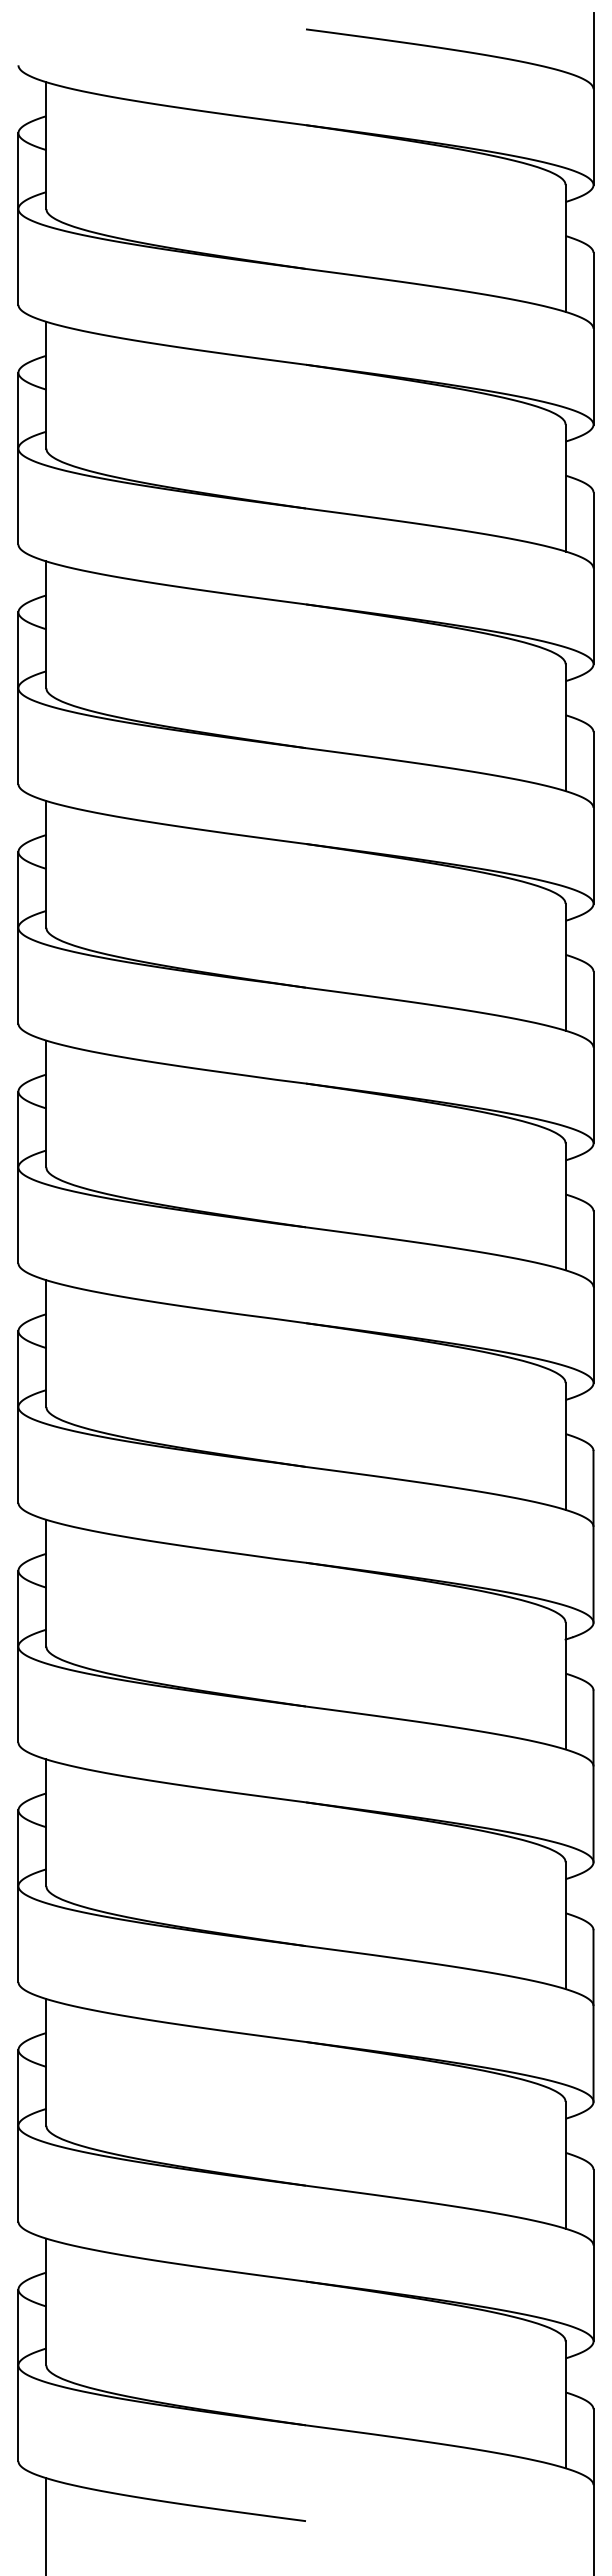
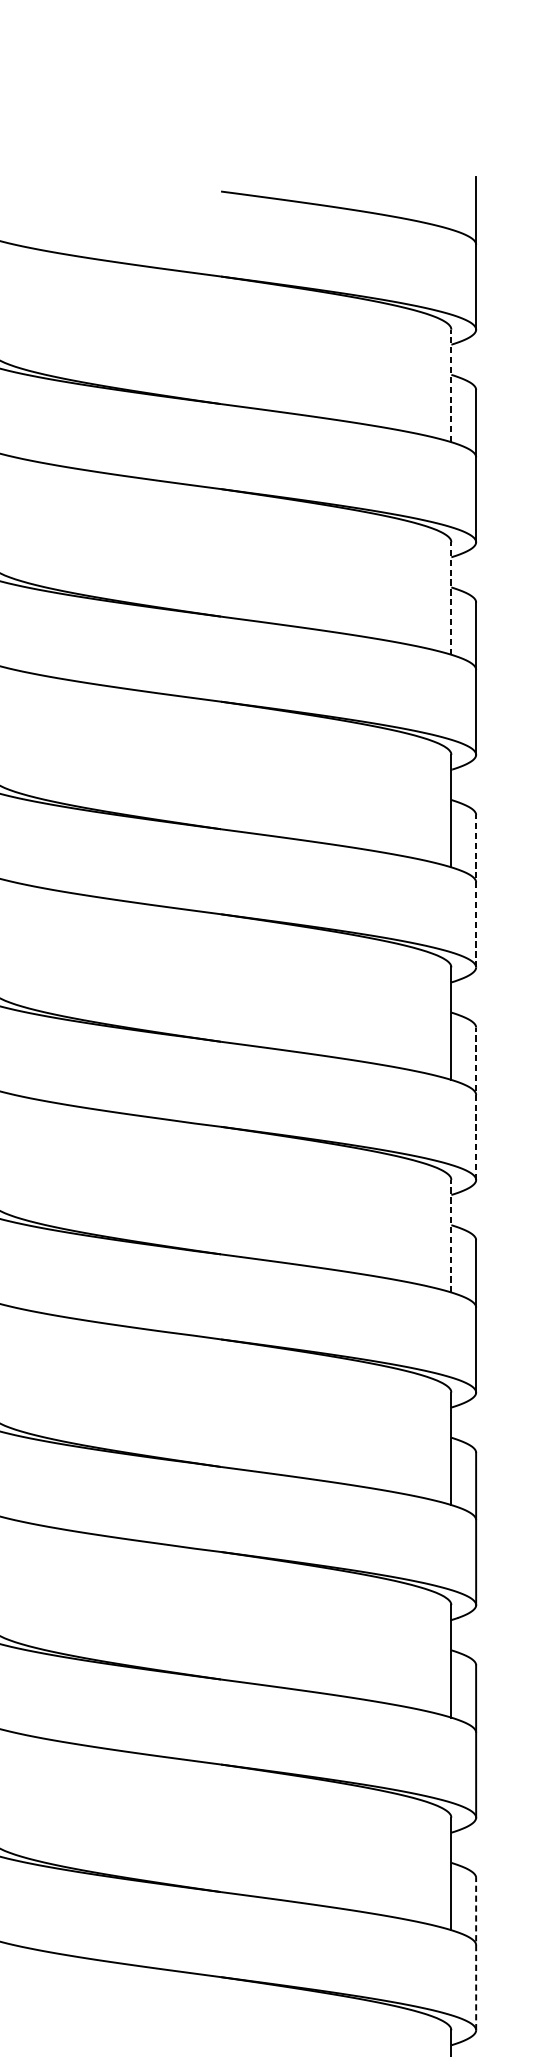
line: (565, 248) -> (451, 385), solid -> dashed
line: (565, 487) -> (451, 597), solid -> dashed
line: (593, 818) -> (476, 891), solid -> dashed
line: (593, 1057) -> (476, 1103), solid -> dashed
line: (565, 1206) -> (451, 1235), solid -> dashed
line: (593, 2016) -> (476, 1954), solid -> dashed

